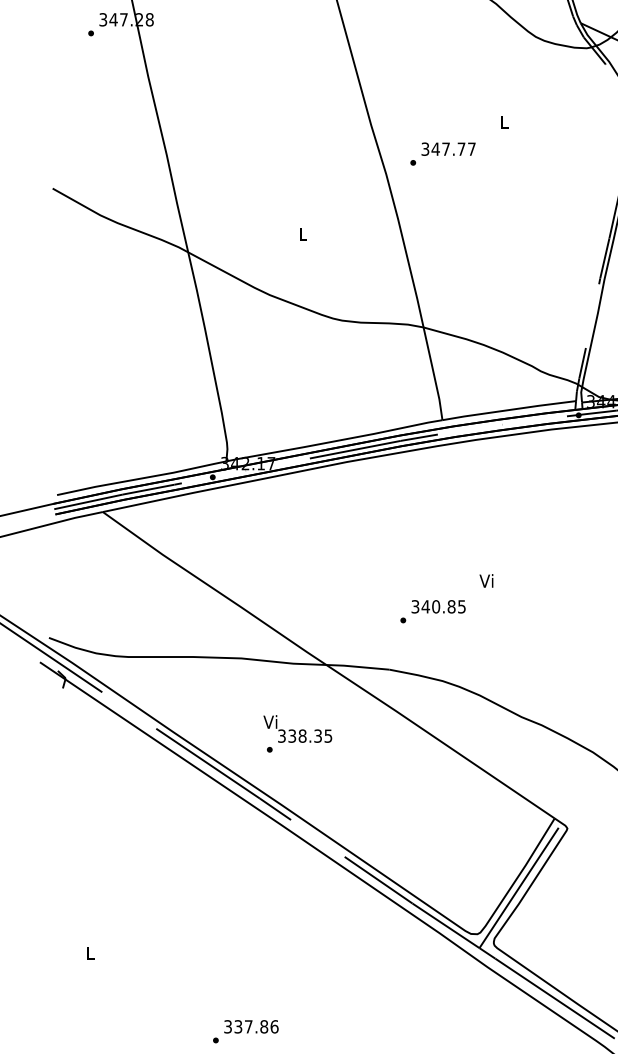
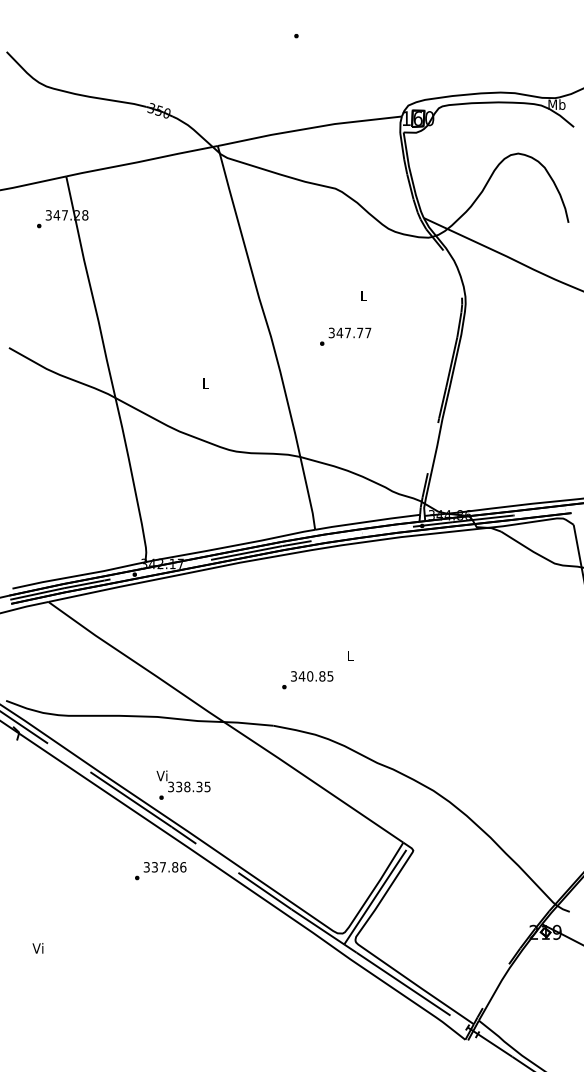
text: (442, 153) -> (345, 336), moved
text: (486, 580) -> (349, 655), Vi -> L
text: (297, 732) -> (183, 784), moved
text: (88, 953) -> (37, 948), L -> Vi
text: (245, 1032) -> (160, 871), moved

